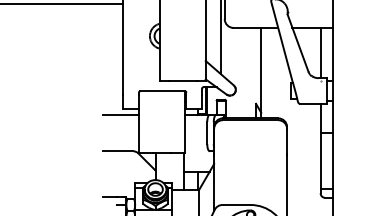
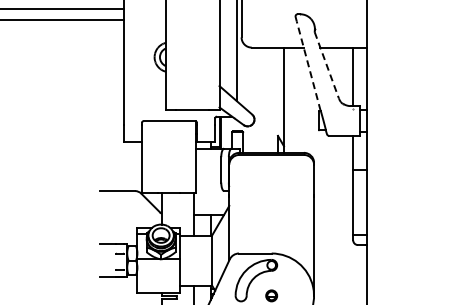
line: (282, 43) -> (308, 65), solid -> dashed
line: (297, 43) -> (326, 65), solid -> dashed
line: (120, 114) -> (120, 148), removed

